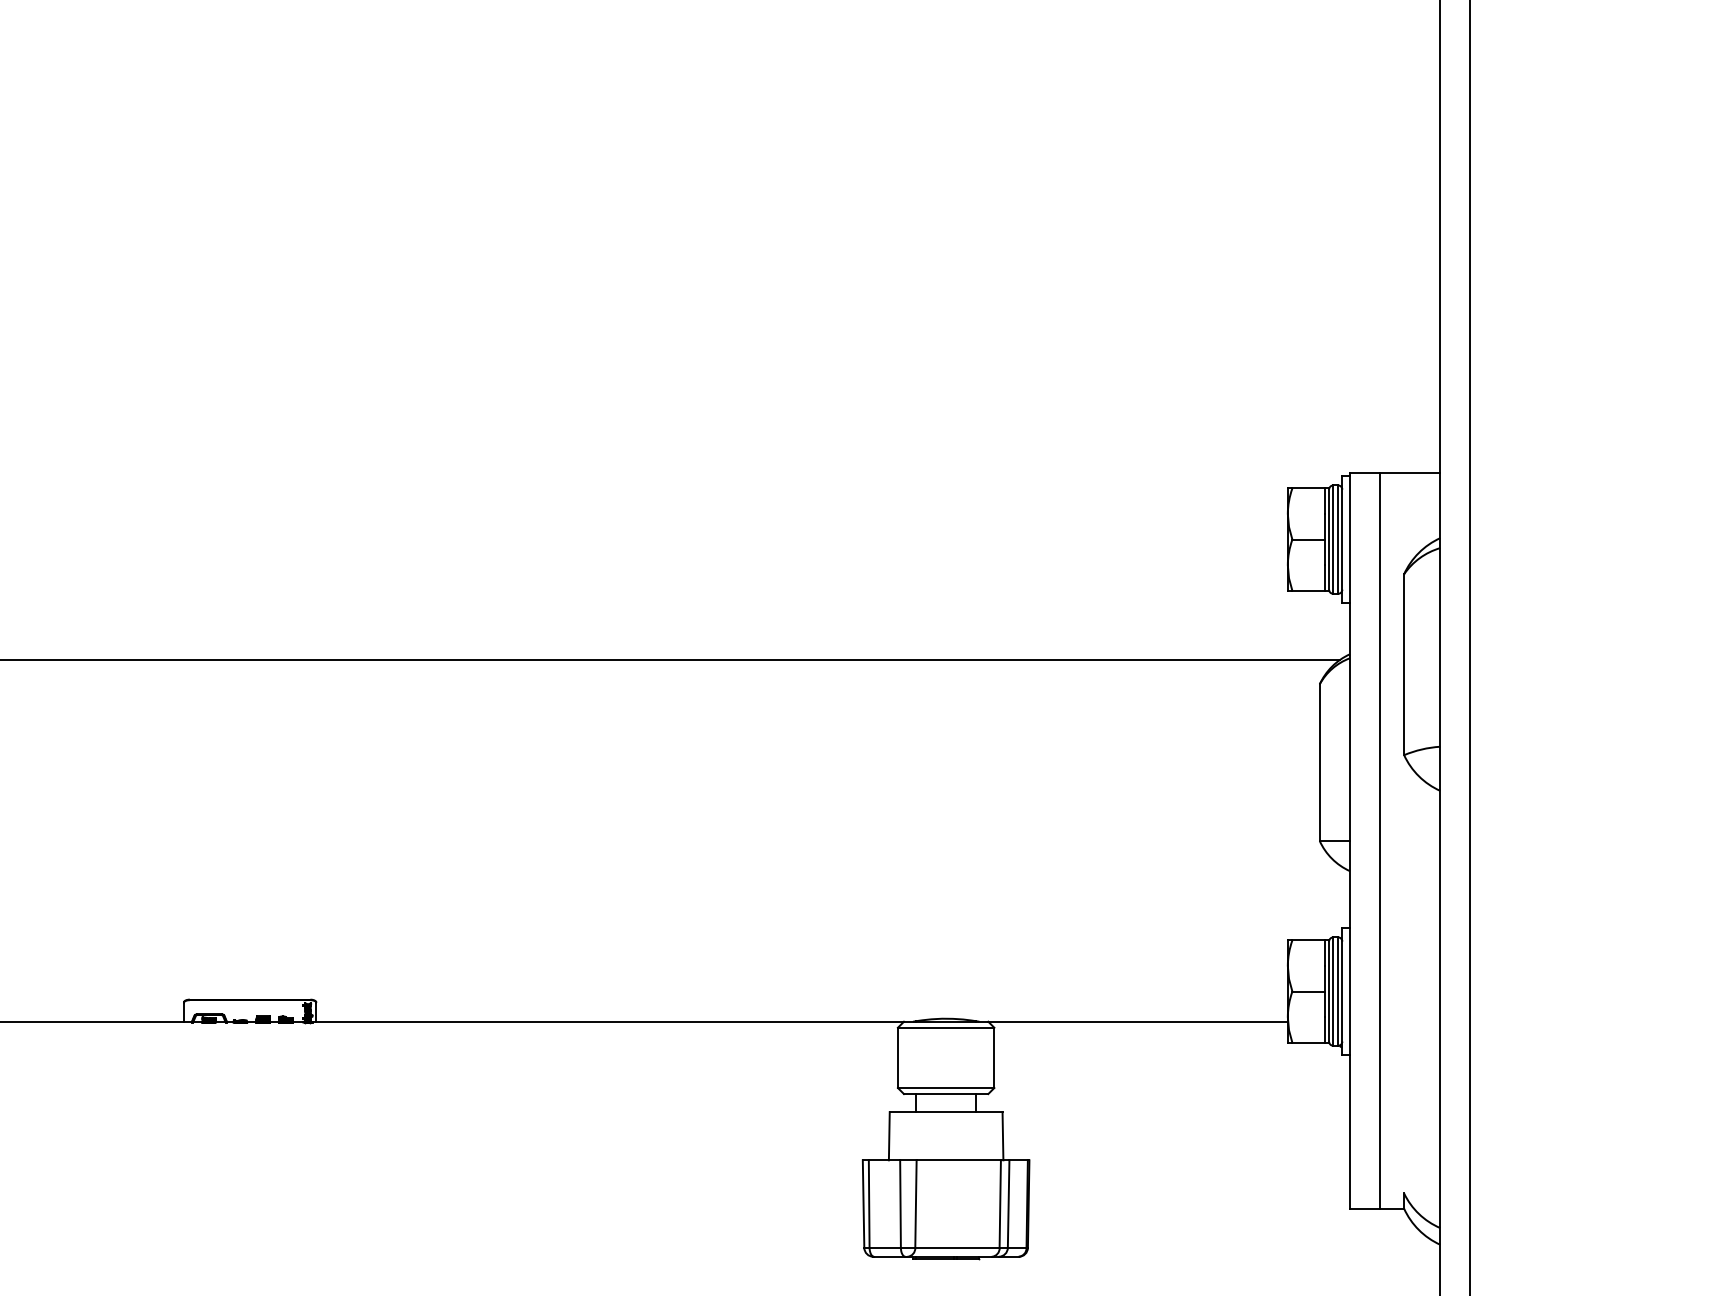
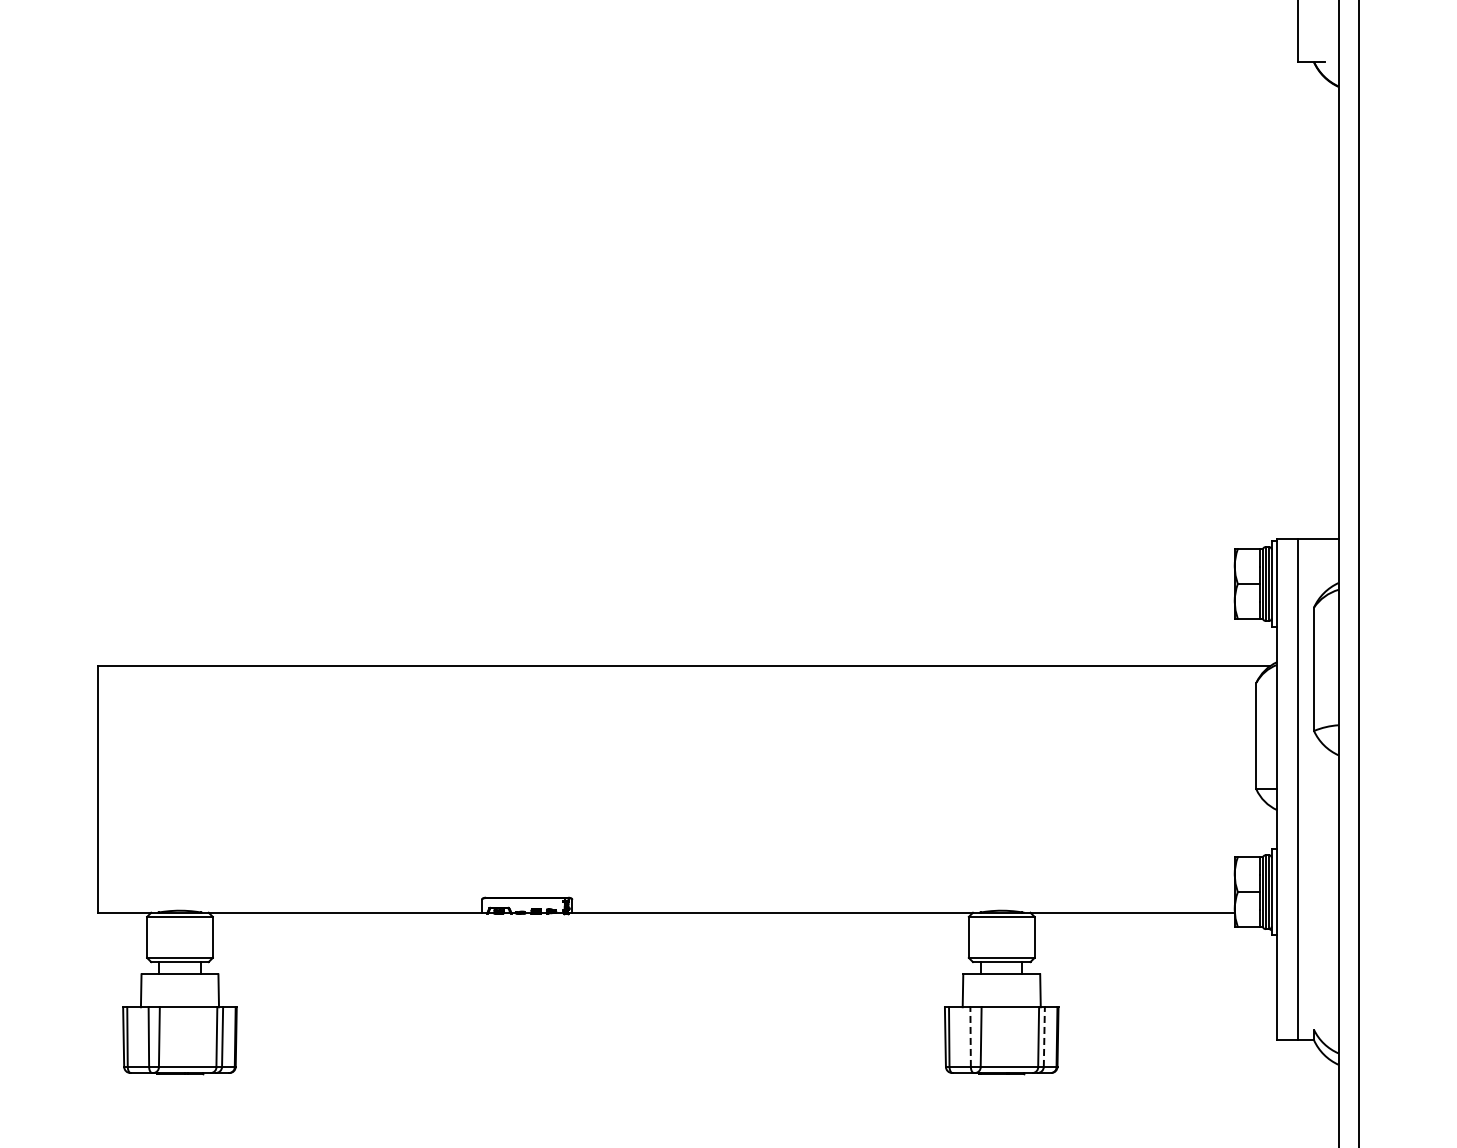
line: (900, 1204) -> (970, 1037), solid -> dashed
line: (1008, 1204) -> (1044, 1037), solid -> dashed

